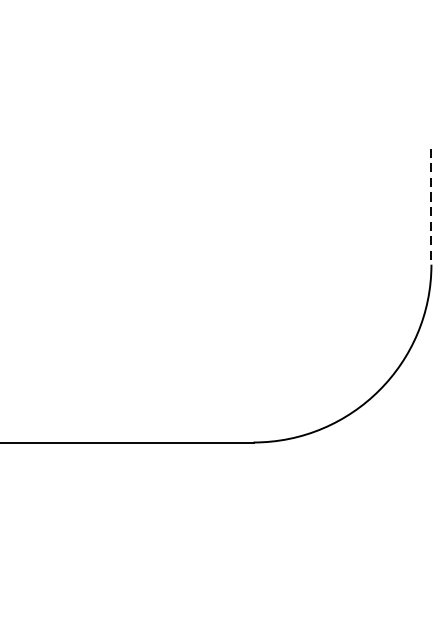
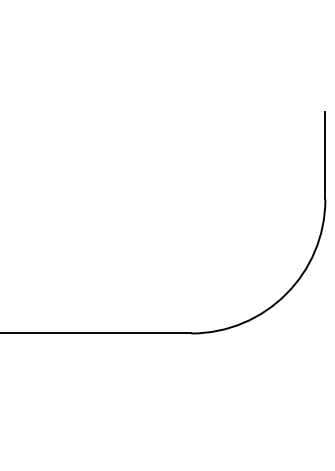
line: (431, 206) -> (325, 155), dashed -> solid

